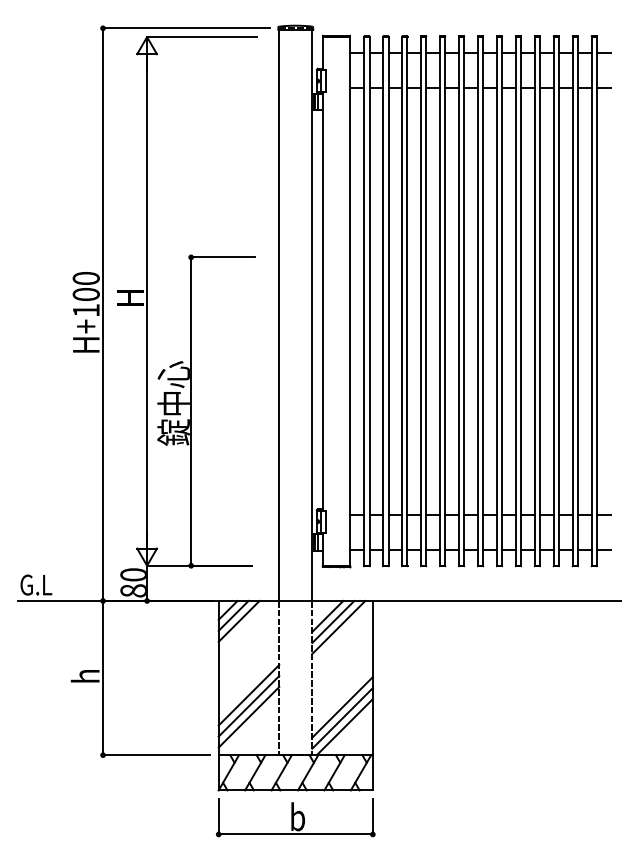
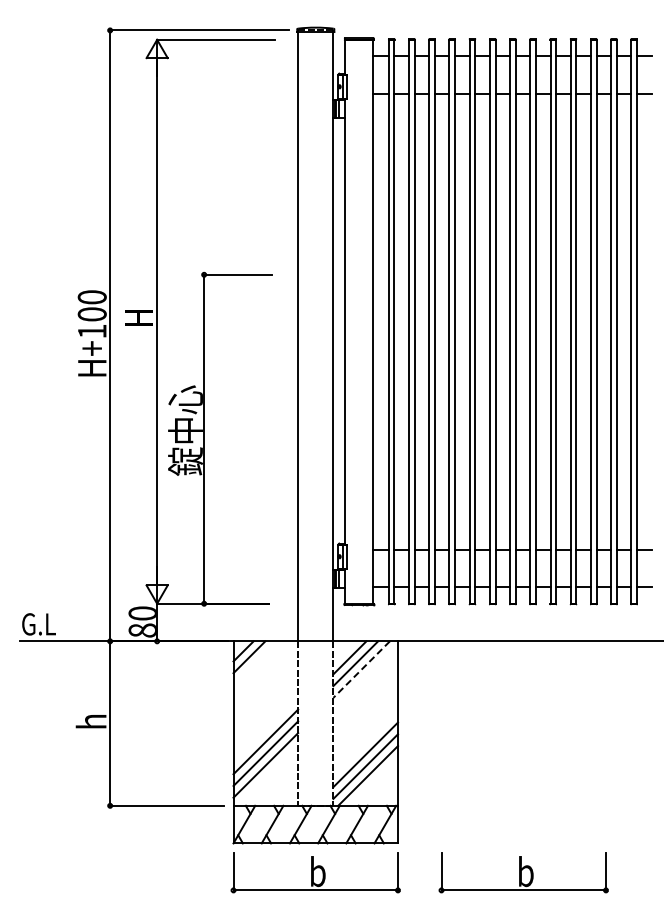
line: (239, 620) -> (255, 662), removed
line: (338, 627) -> (361, 669), solid -> dashed
part: (490, 817) -> (523, 872), added

